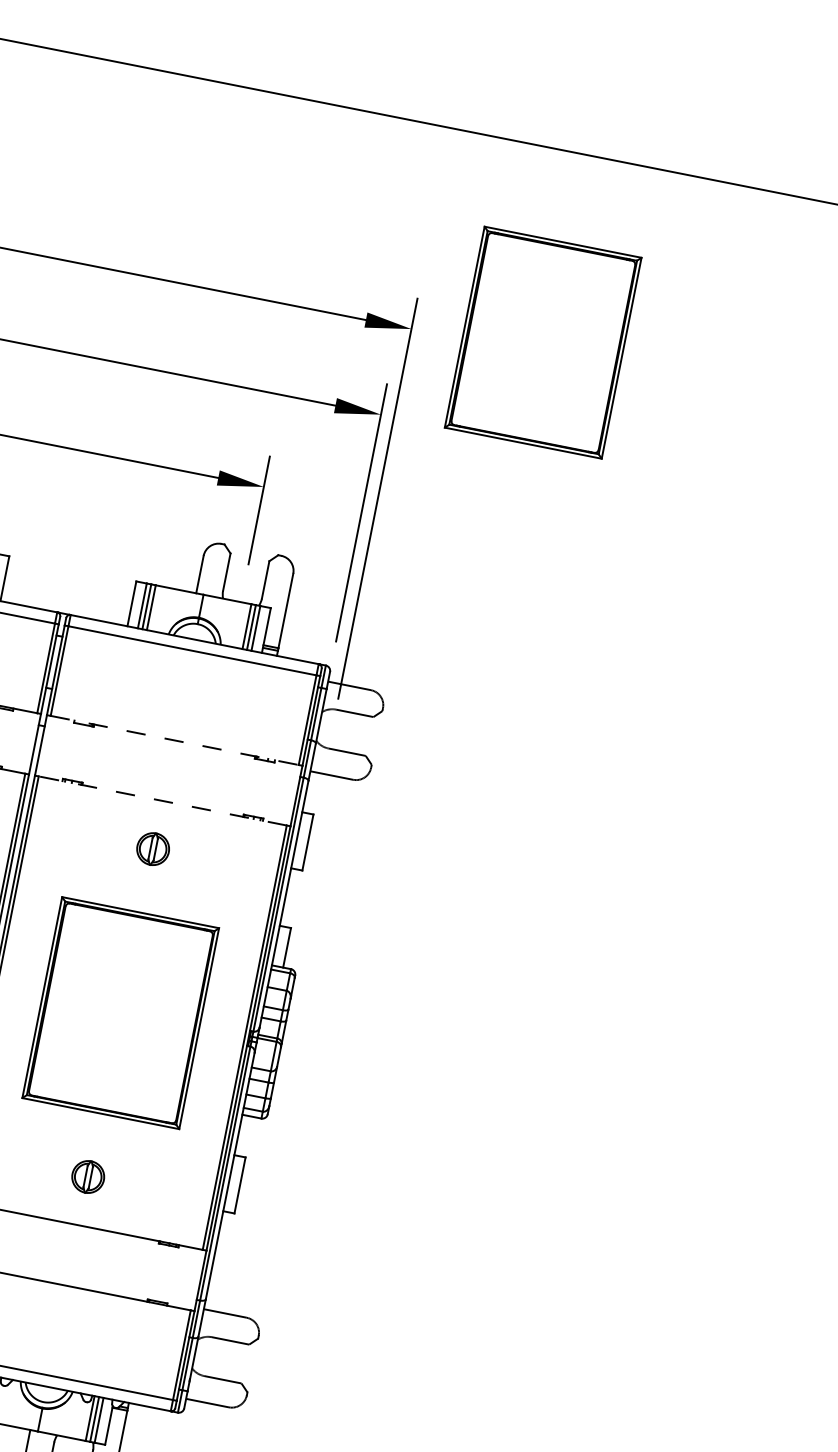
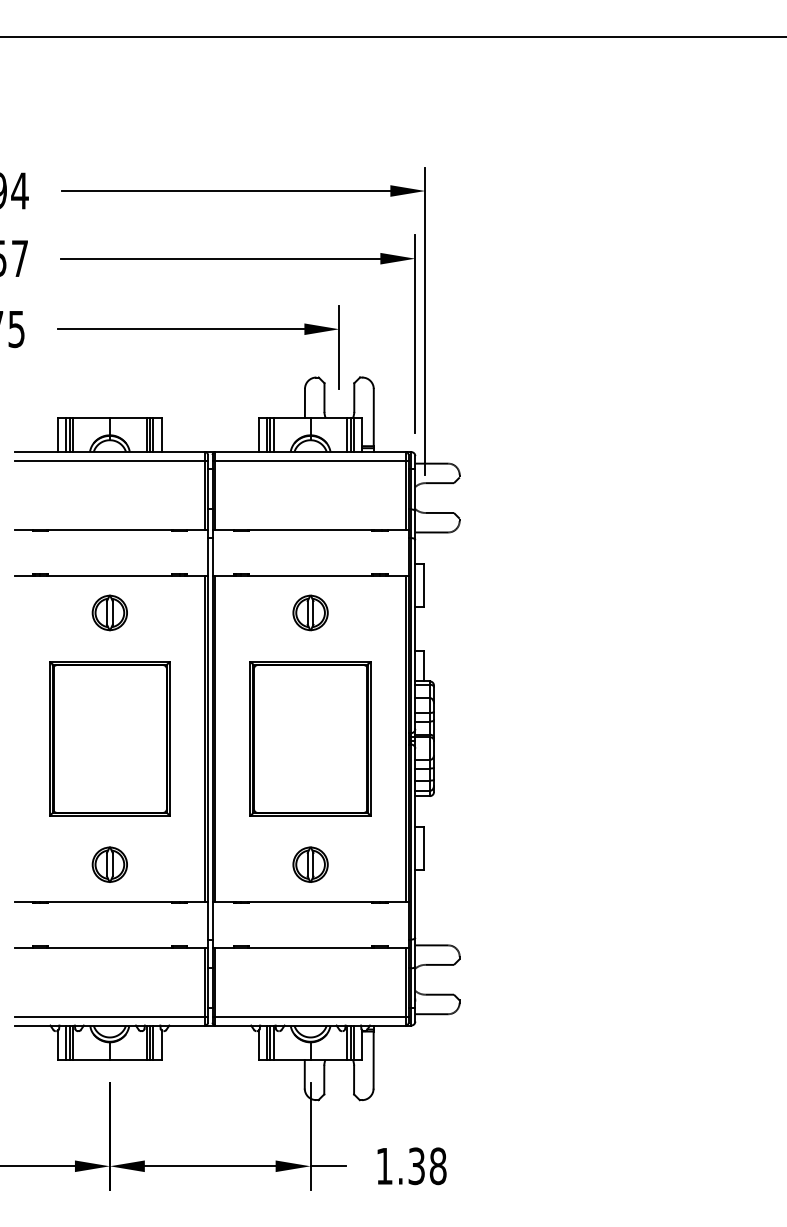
part: (543, 342) -> (524, 181), removed
line: (175, 740) -> (311, 529), dashed -> solid
line: (162, 800) -> (310, 575), dashed -> solid
part: (153, 848) -> (310, 612), size x1.43
part: (88, 1176) -> (310, 864), size x1.43

